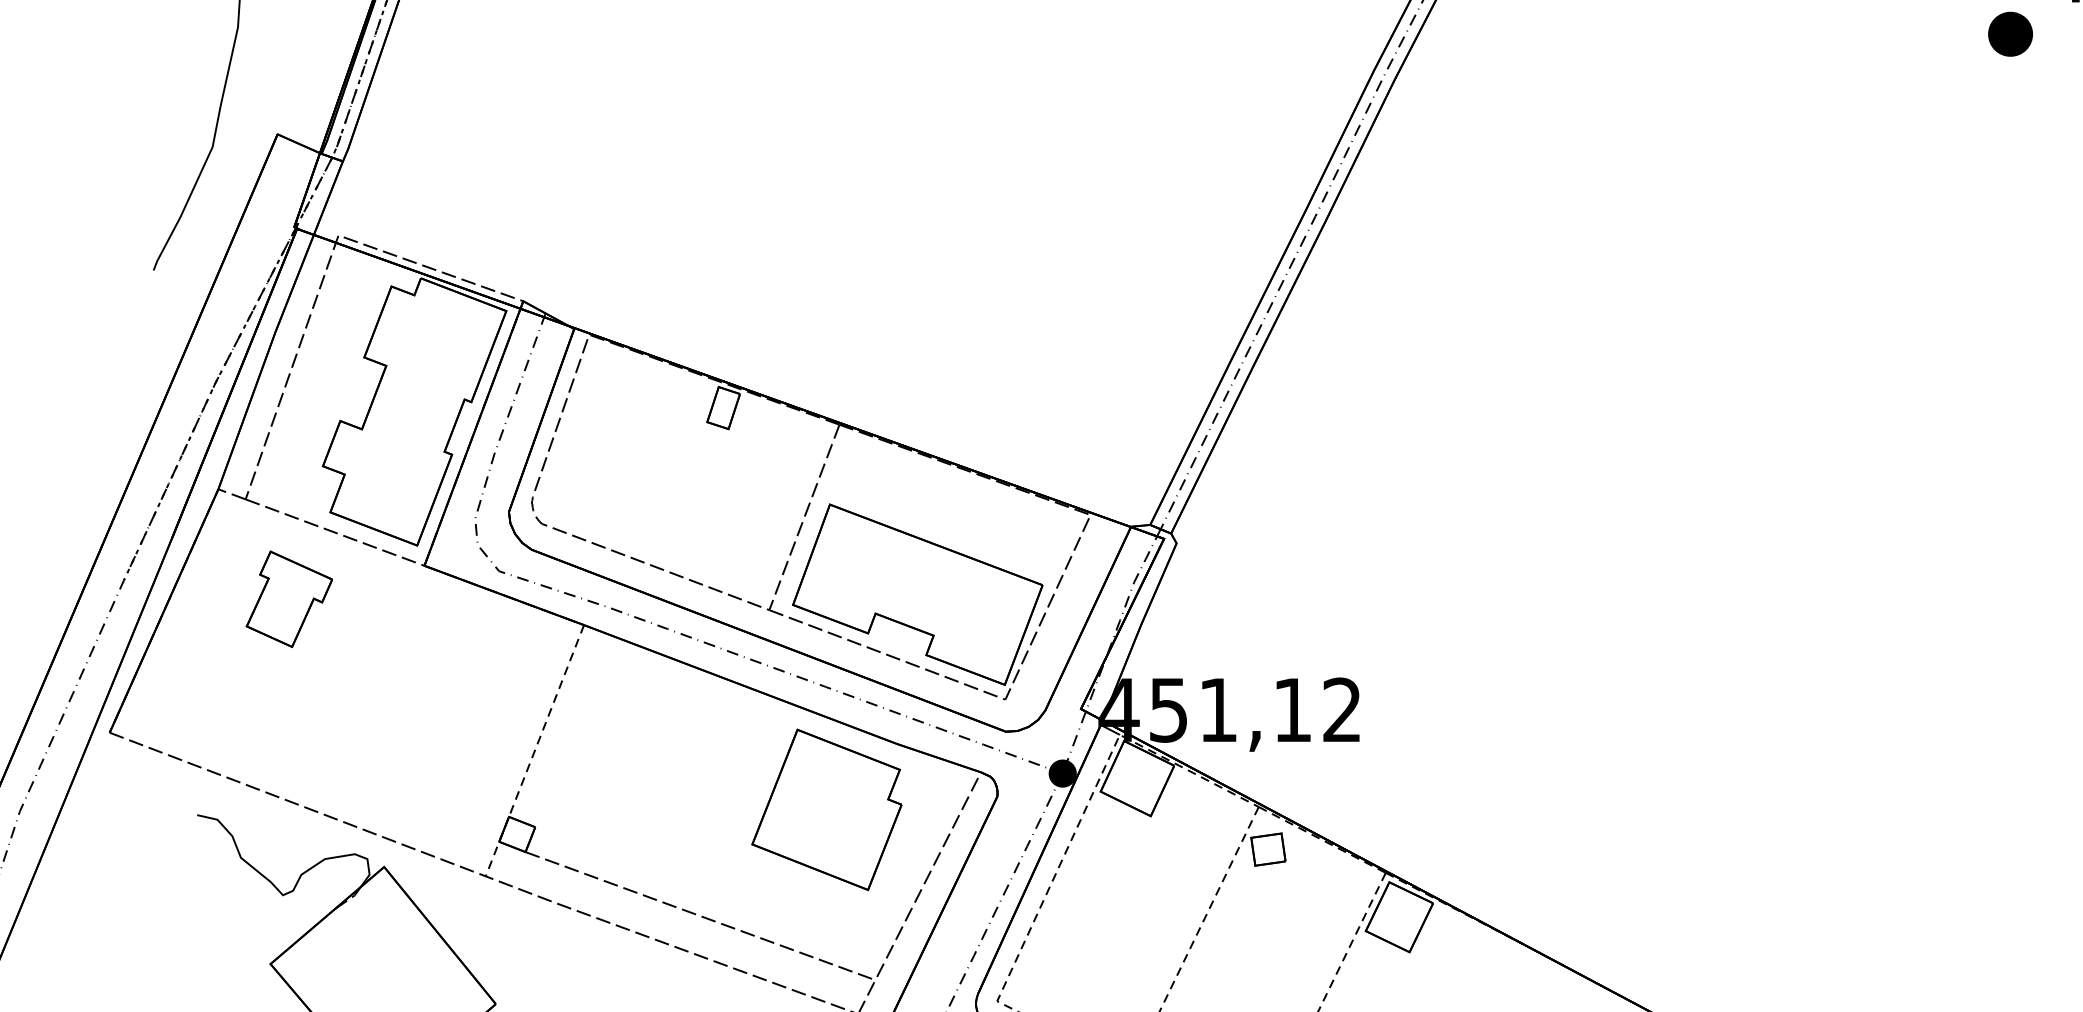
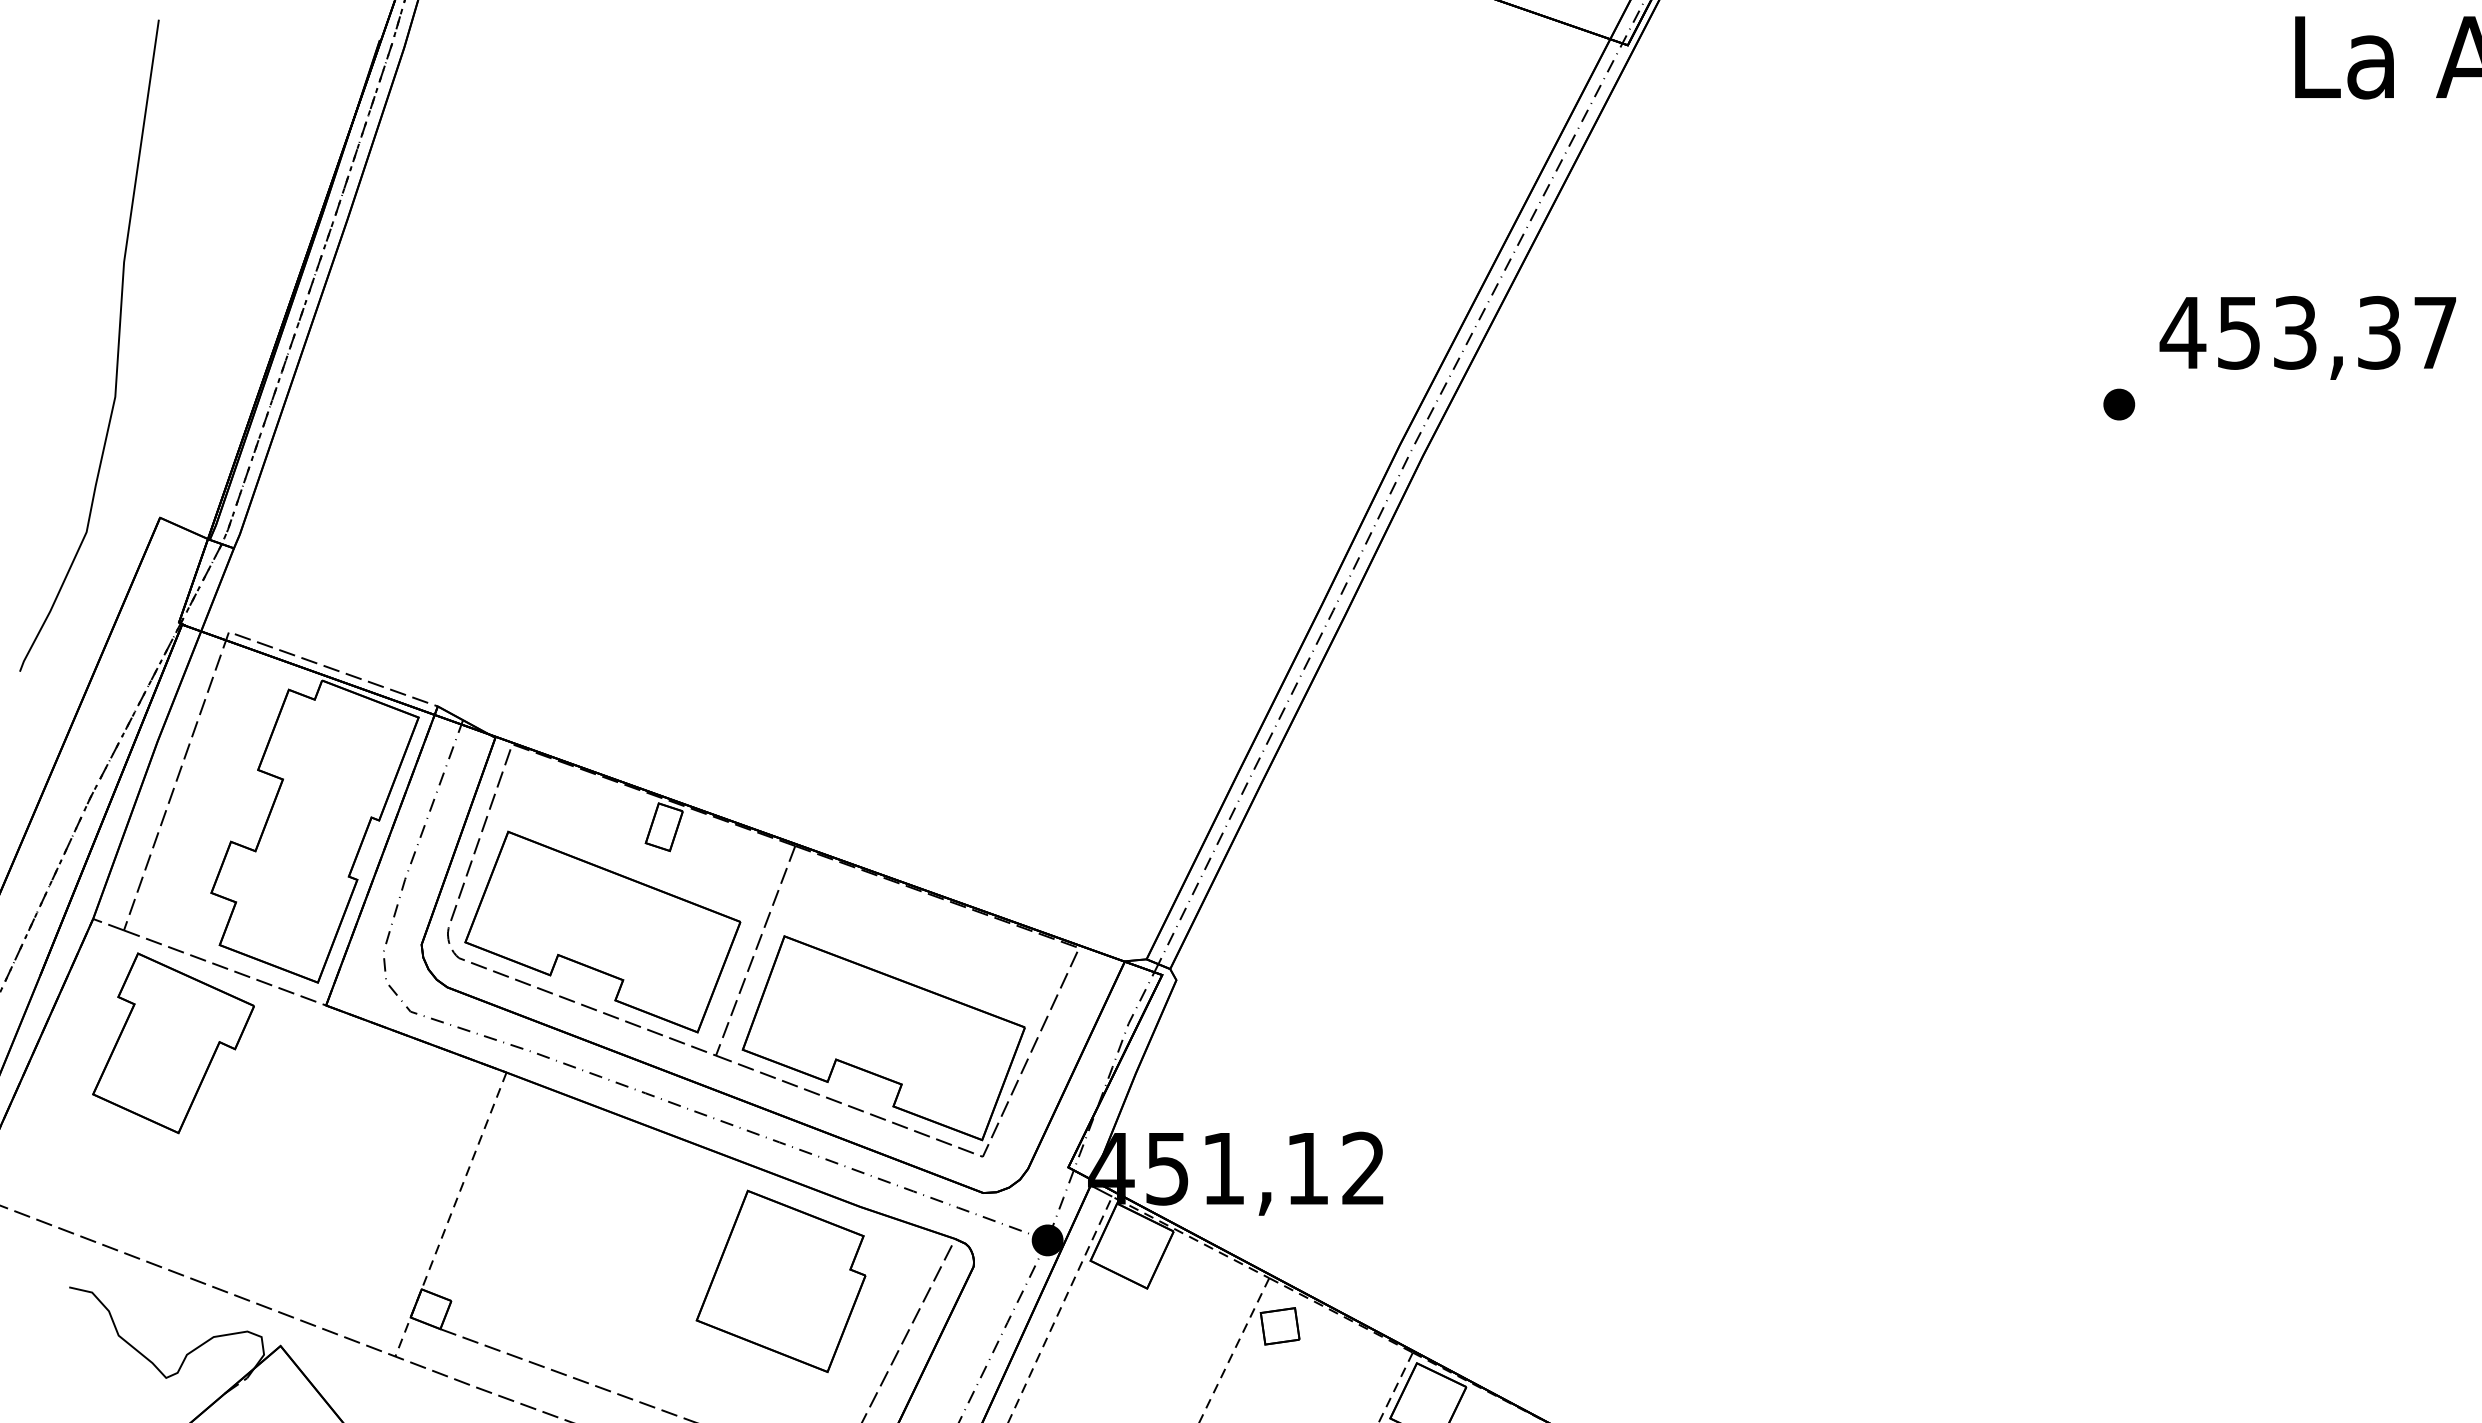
part: (2010, 34) -> (2119, 404), size x0.62
part: (668, 500) -> (602, 931), added
part: (289, 599) -> (173, 1043), size x1.67

